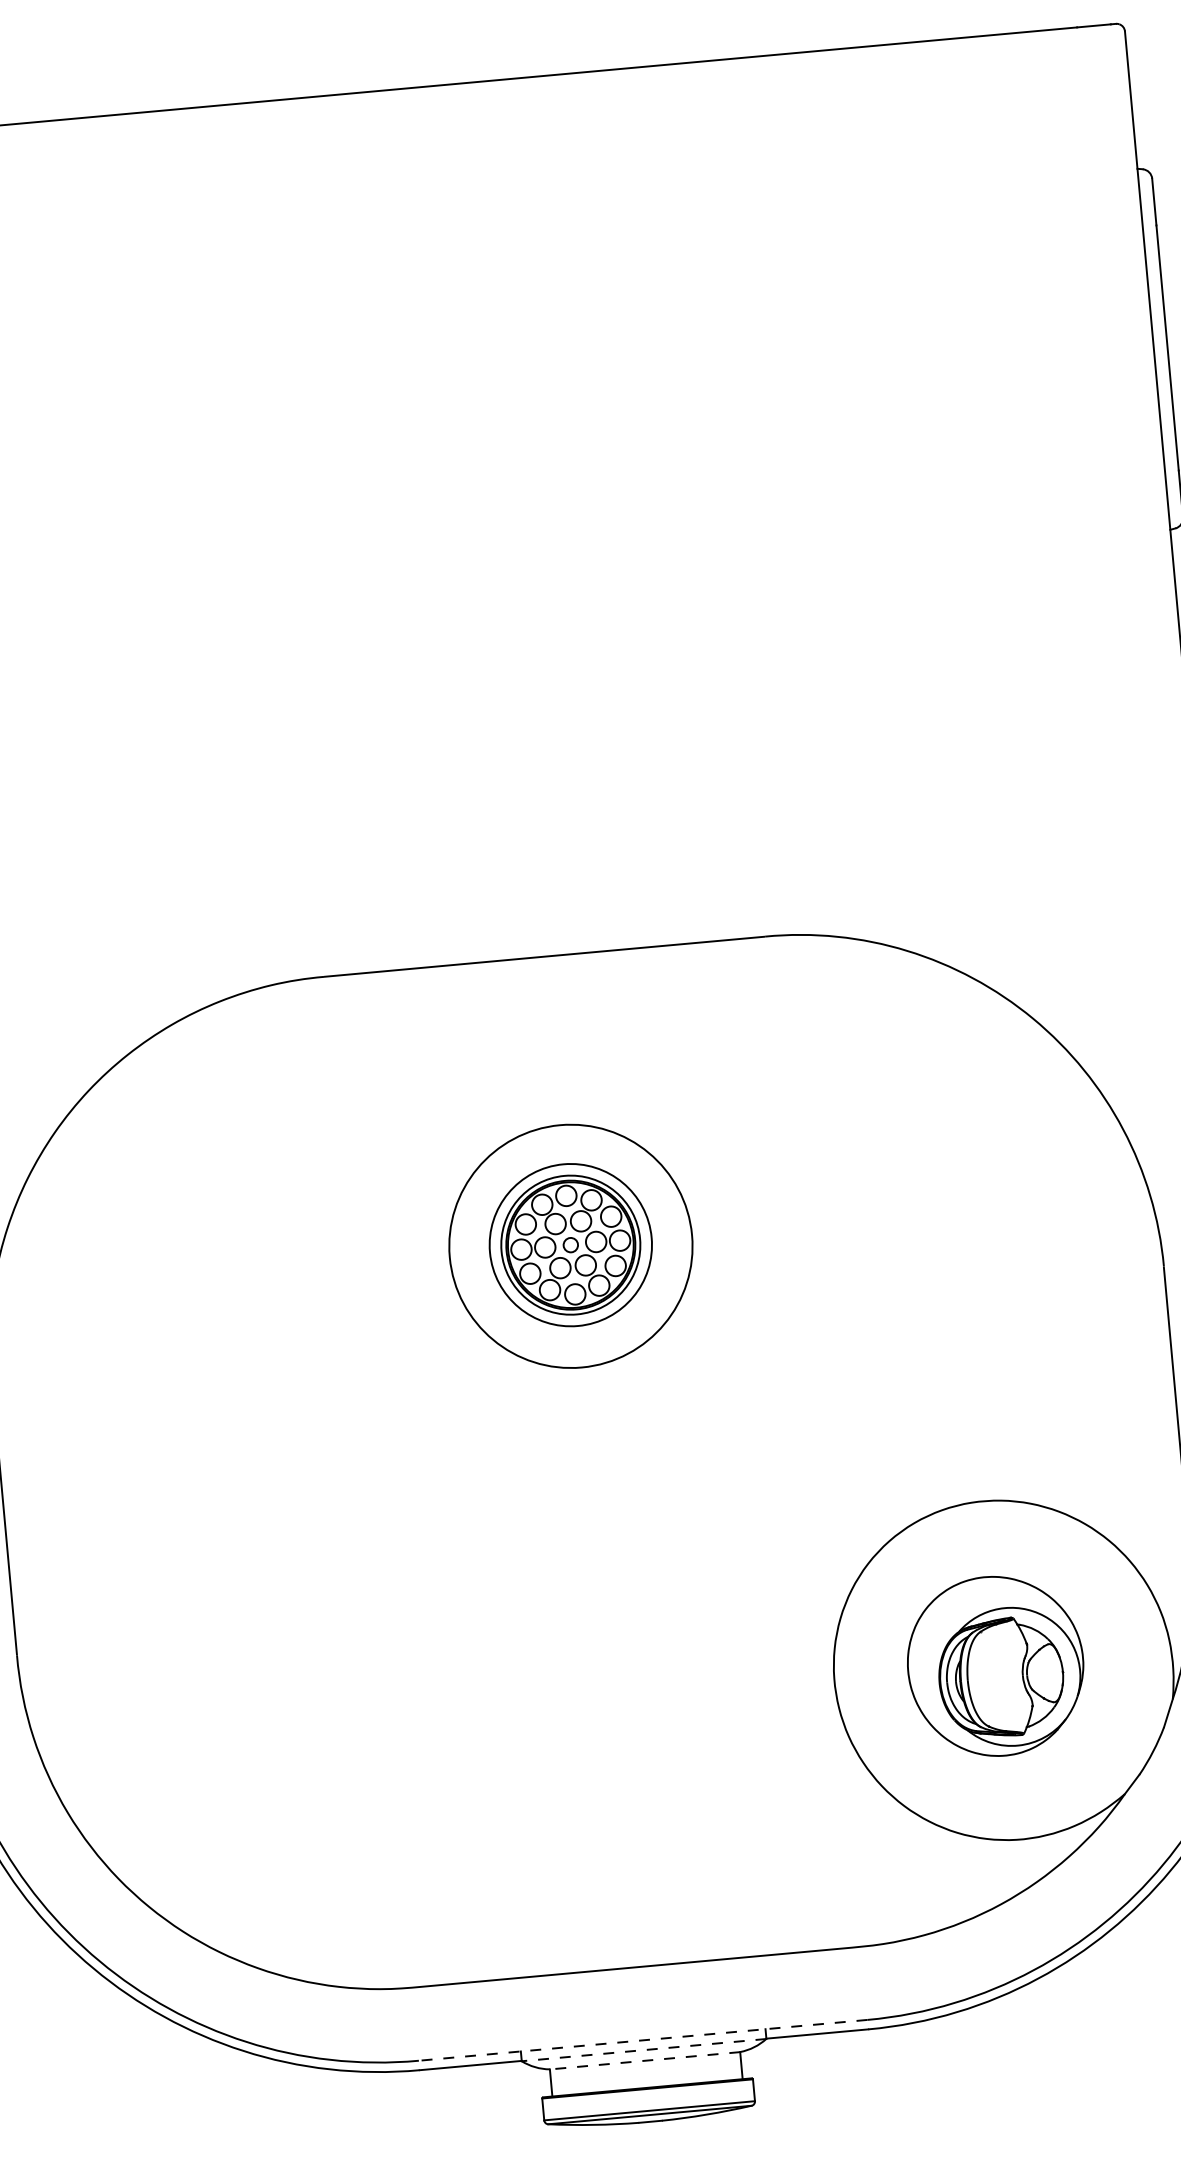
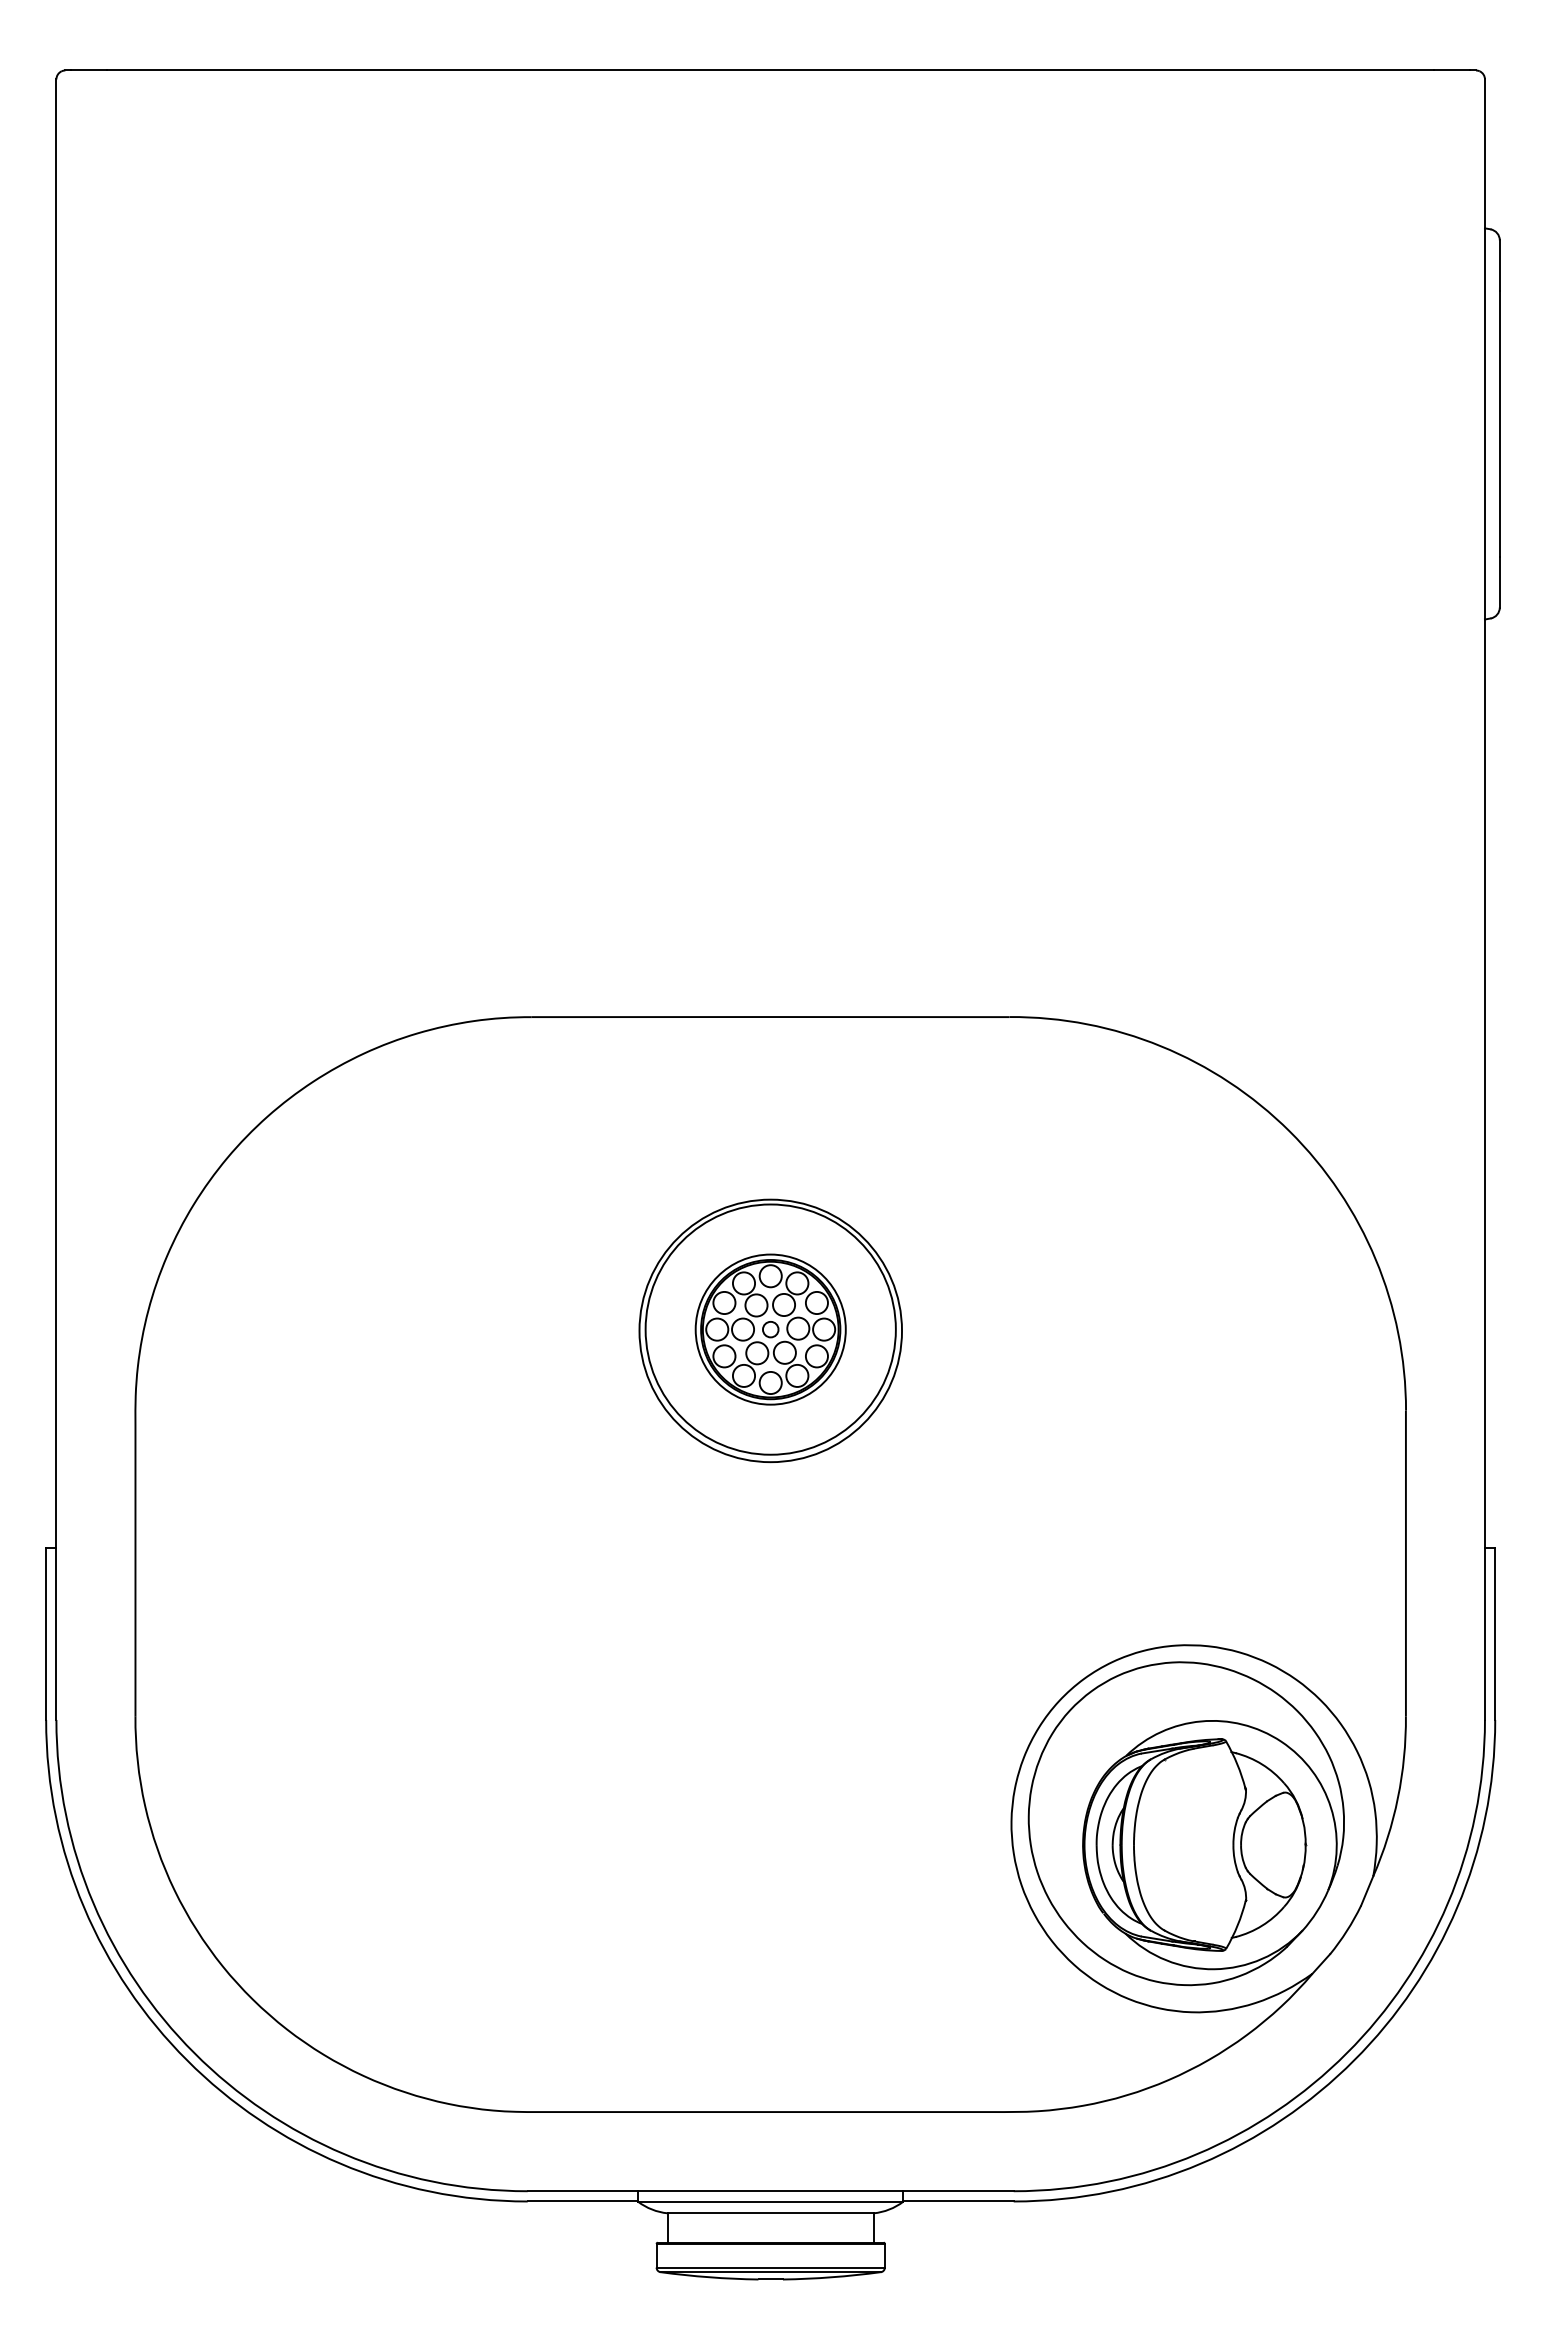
circle: (570, 1245) -> (770, 1329), size x1.43
part: (995, 1666) -> (1185, 1823), size x1.67
line: (642, 2040) -> (770, 2191), dashed -> solid
line: (643, 2049) -> (770, 2201), dashed -> solid
line: (644, 2060) -> (770, 2213), dashed -> solid

